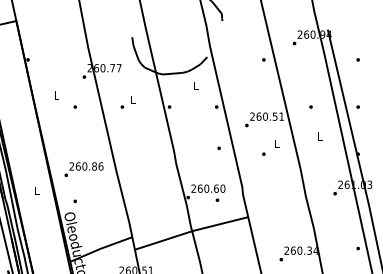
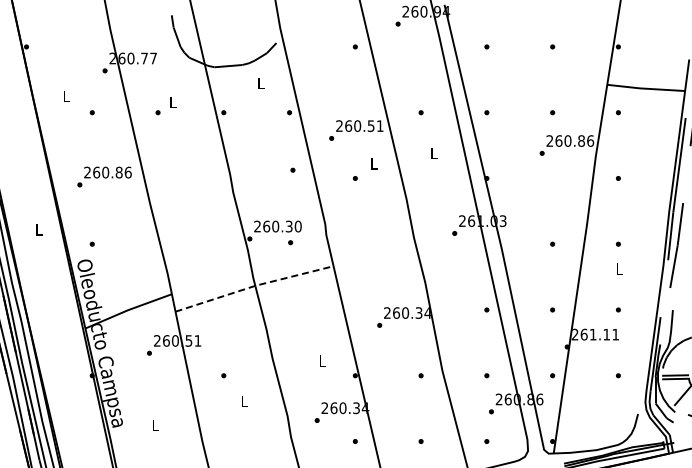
text: (83, 169) -> (104, 176), moved
text: (215, 188) -> (288, 226), 260.60 -> 260.30
line: (191, 231) -> (254, 286), solid -> dashed

